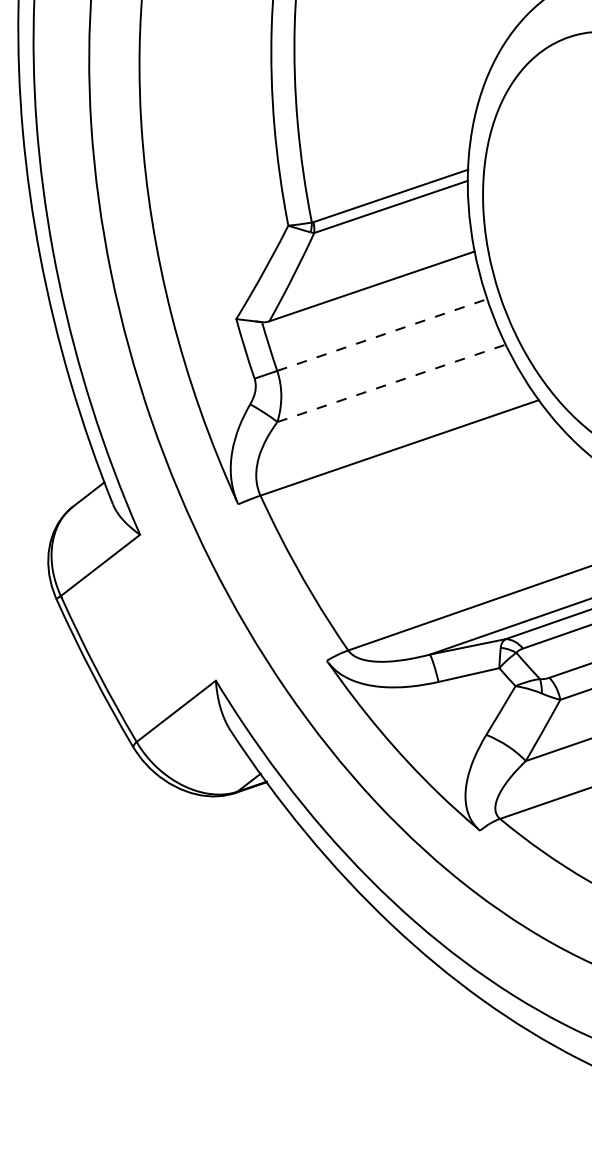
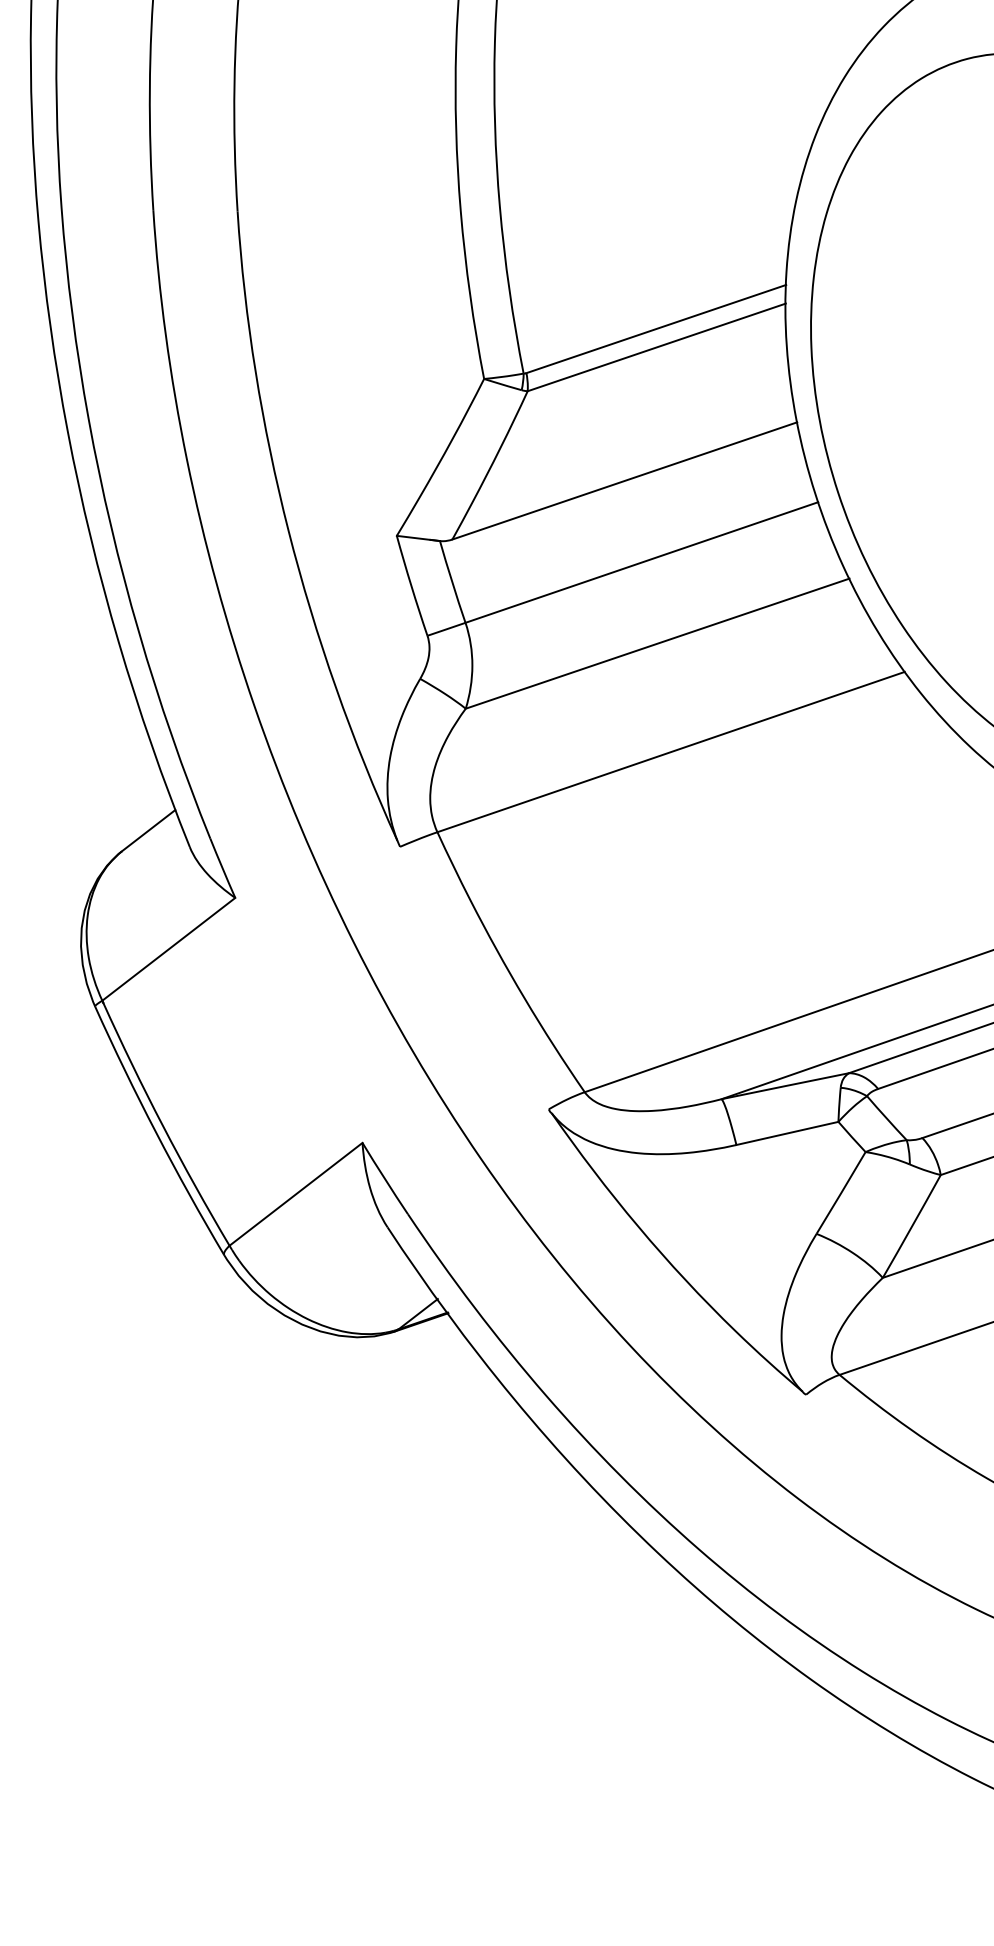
line: (382, 334) -> (642, 561), dashed -> solid
line: (391, 383) -> (657, 643), dashed -> solid

